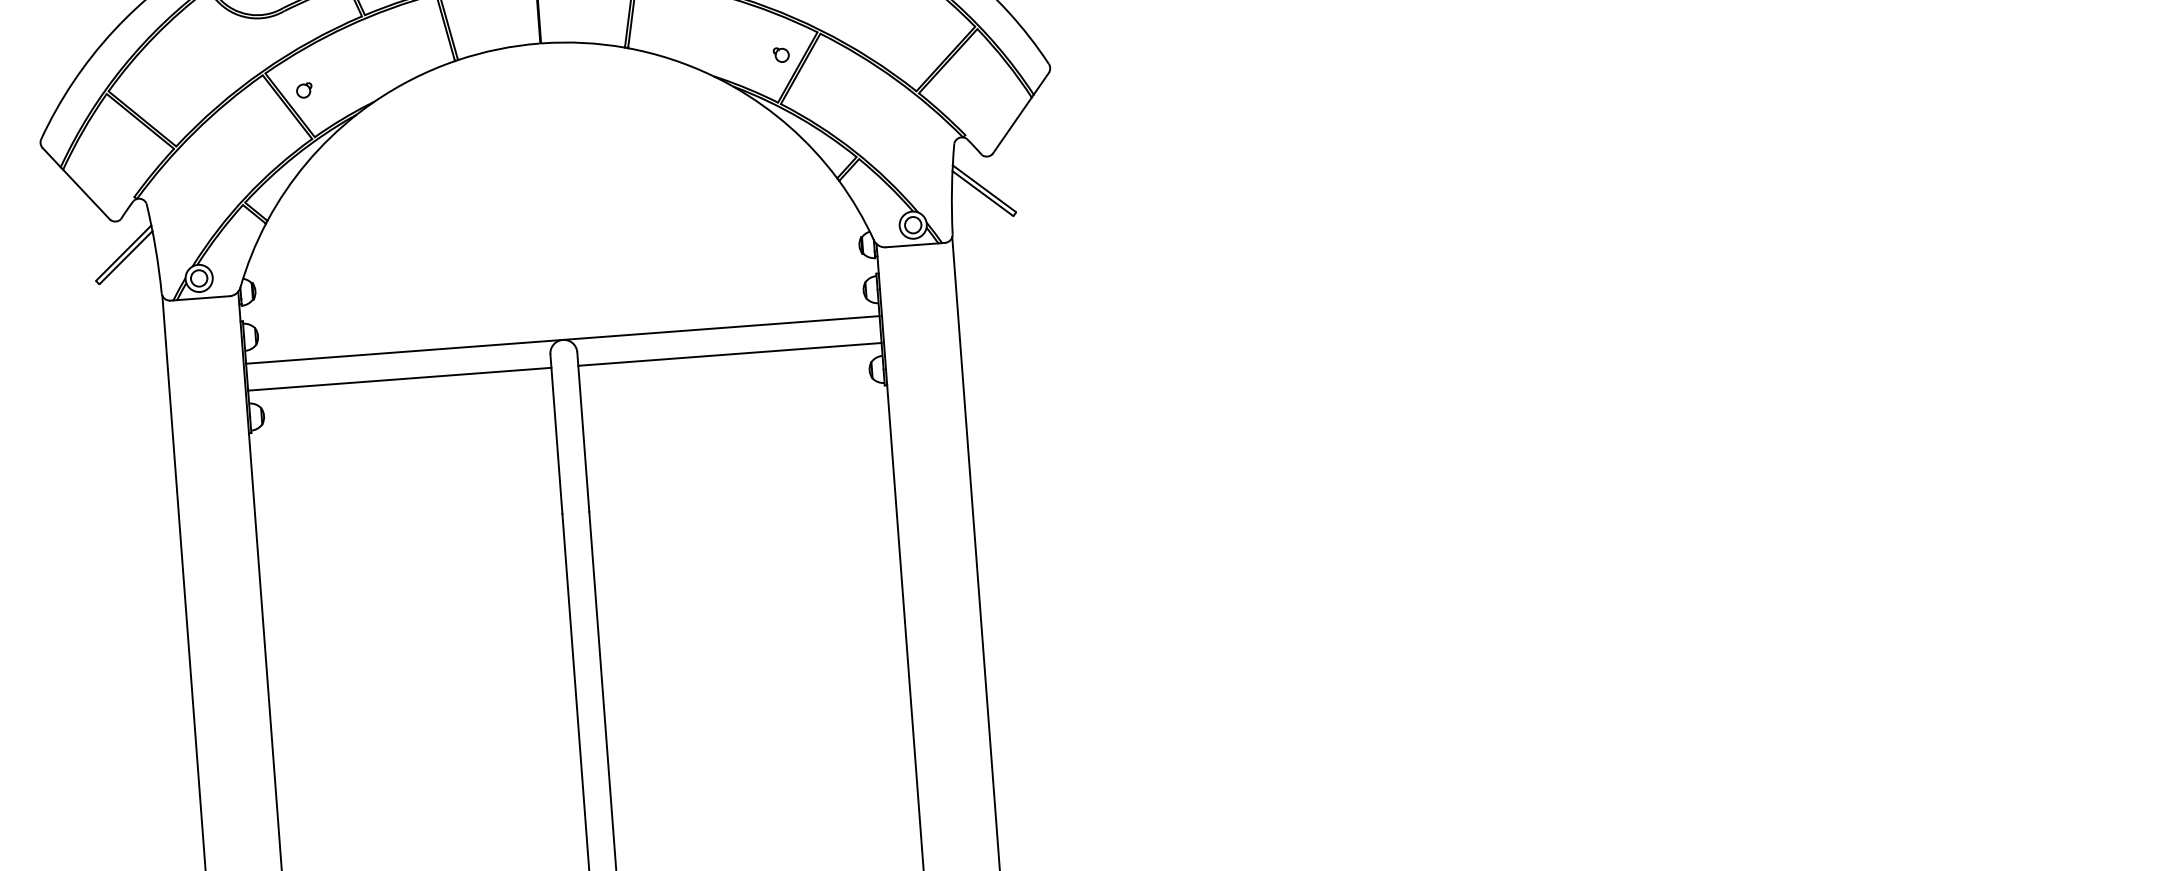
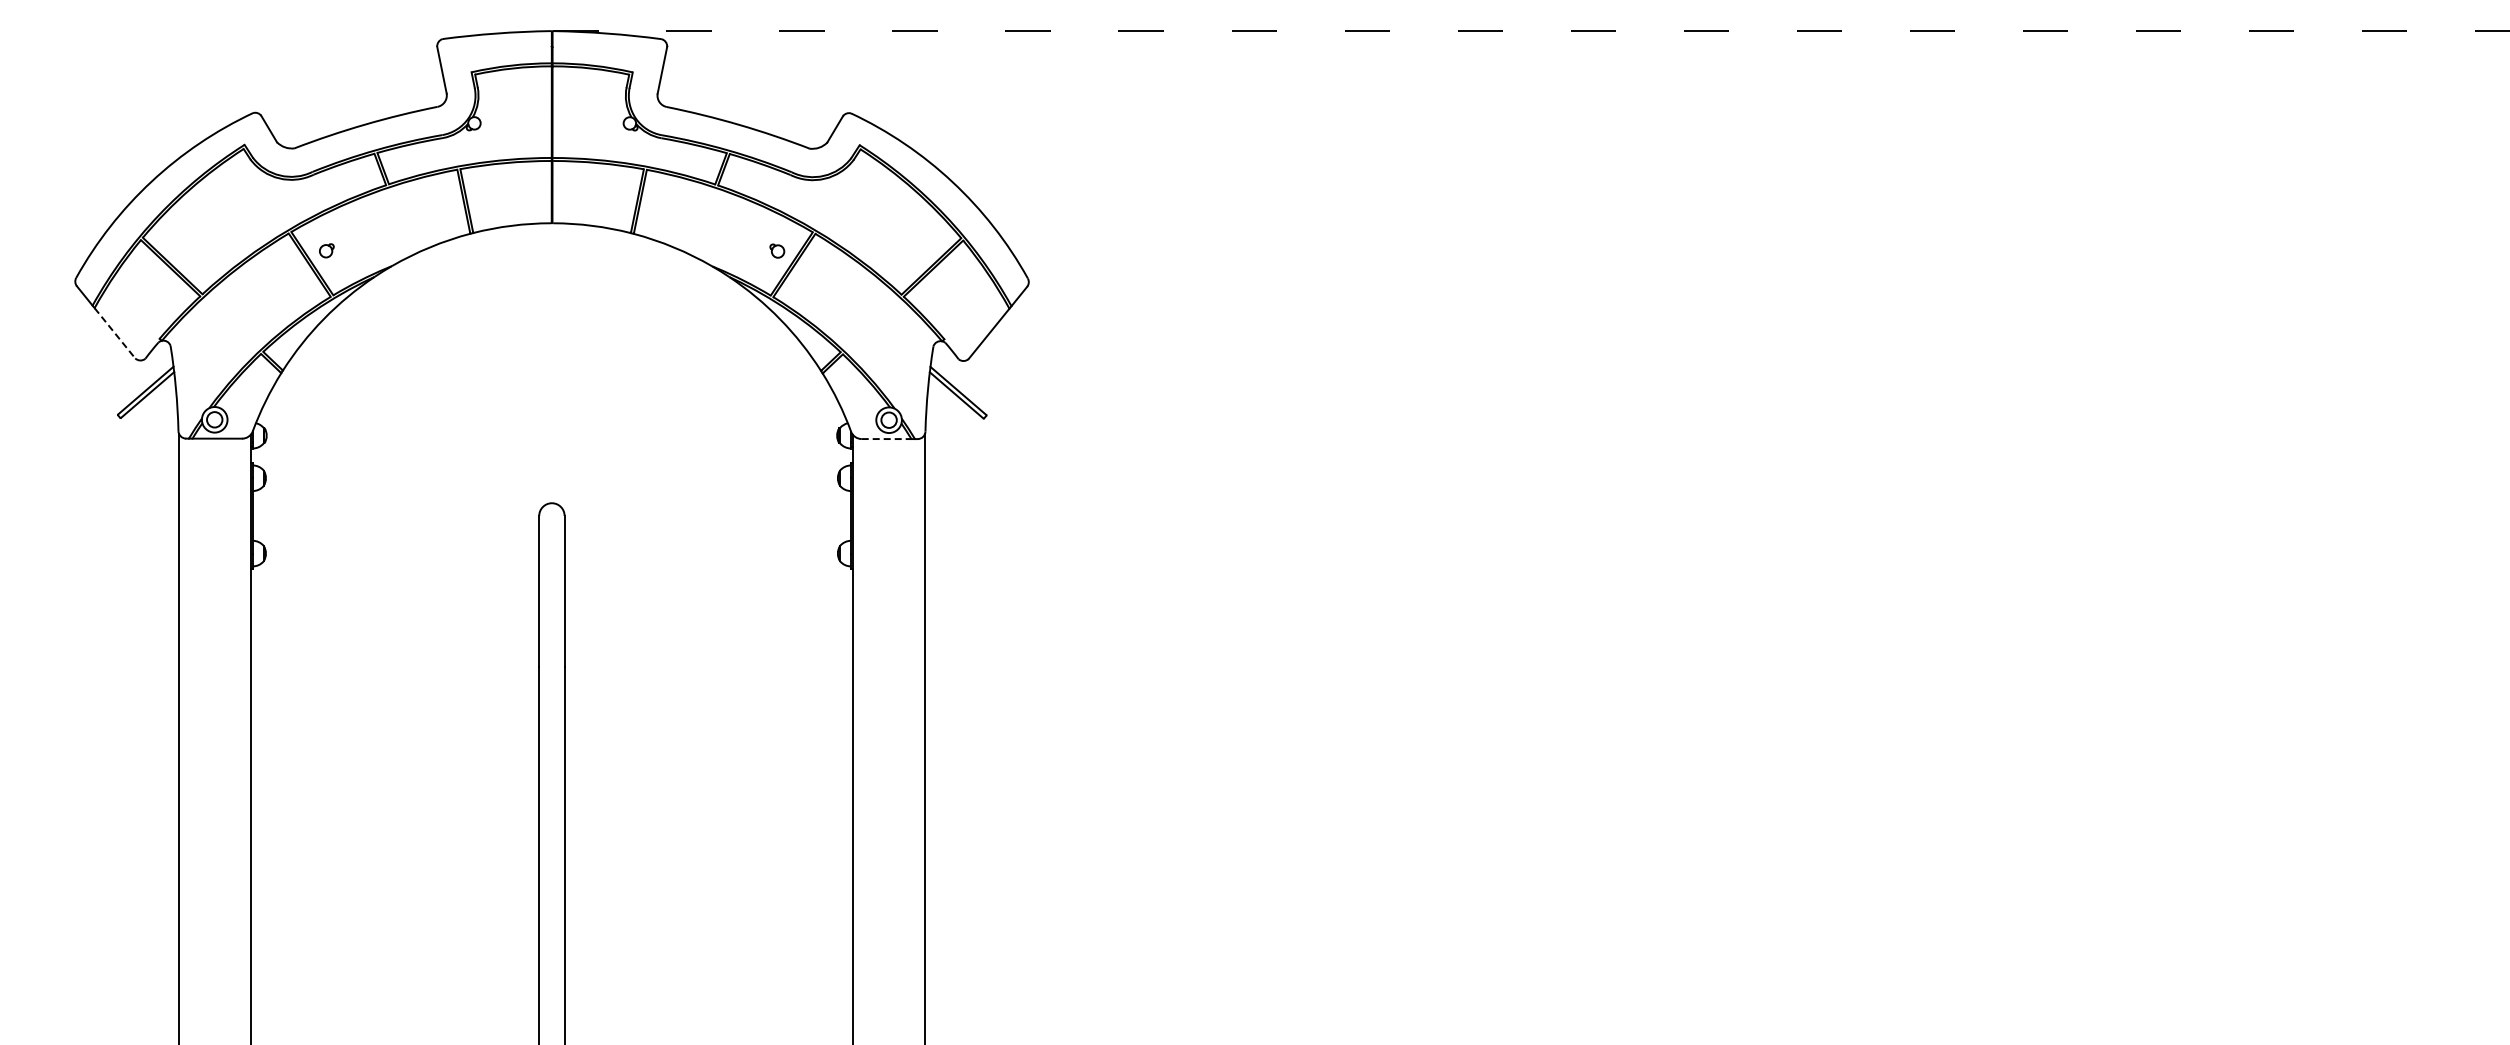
line: (87, 194) -> (115, 333), solid -> dashed
line: (912, 245) -> (886, 439), solid -> dashed
line: (562, 340) -> (551, 503), removed
line: (729, 354) -> (707, 528), removed
line: (399, 379) -> (395, 528), removed

